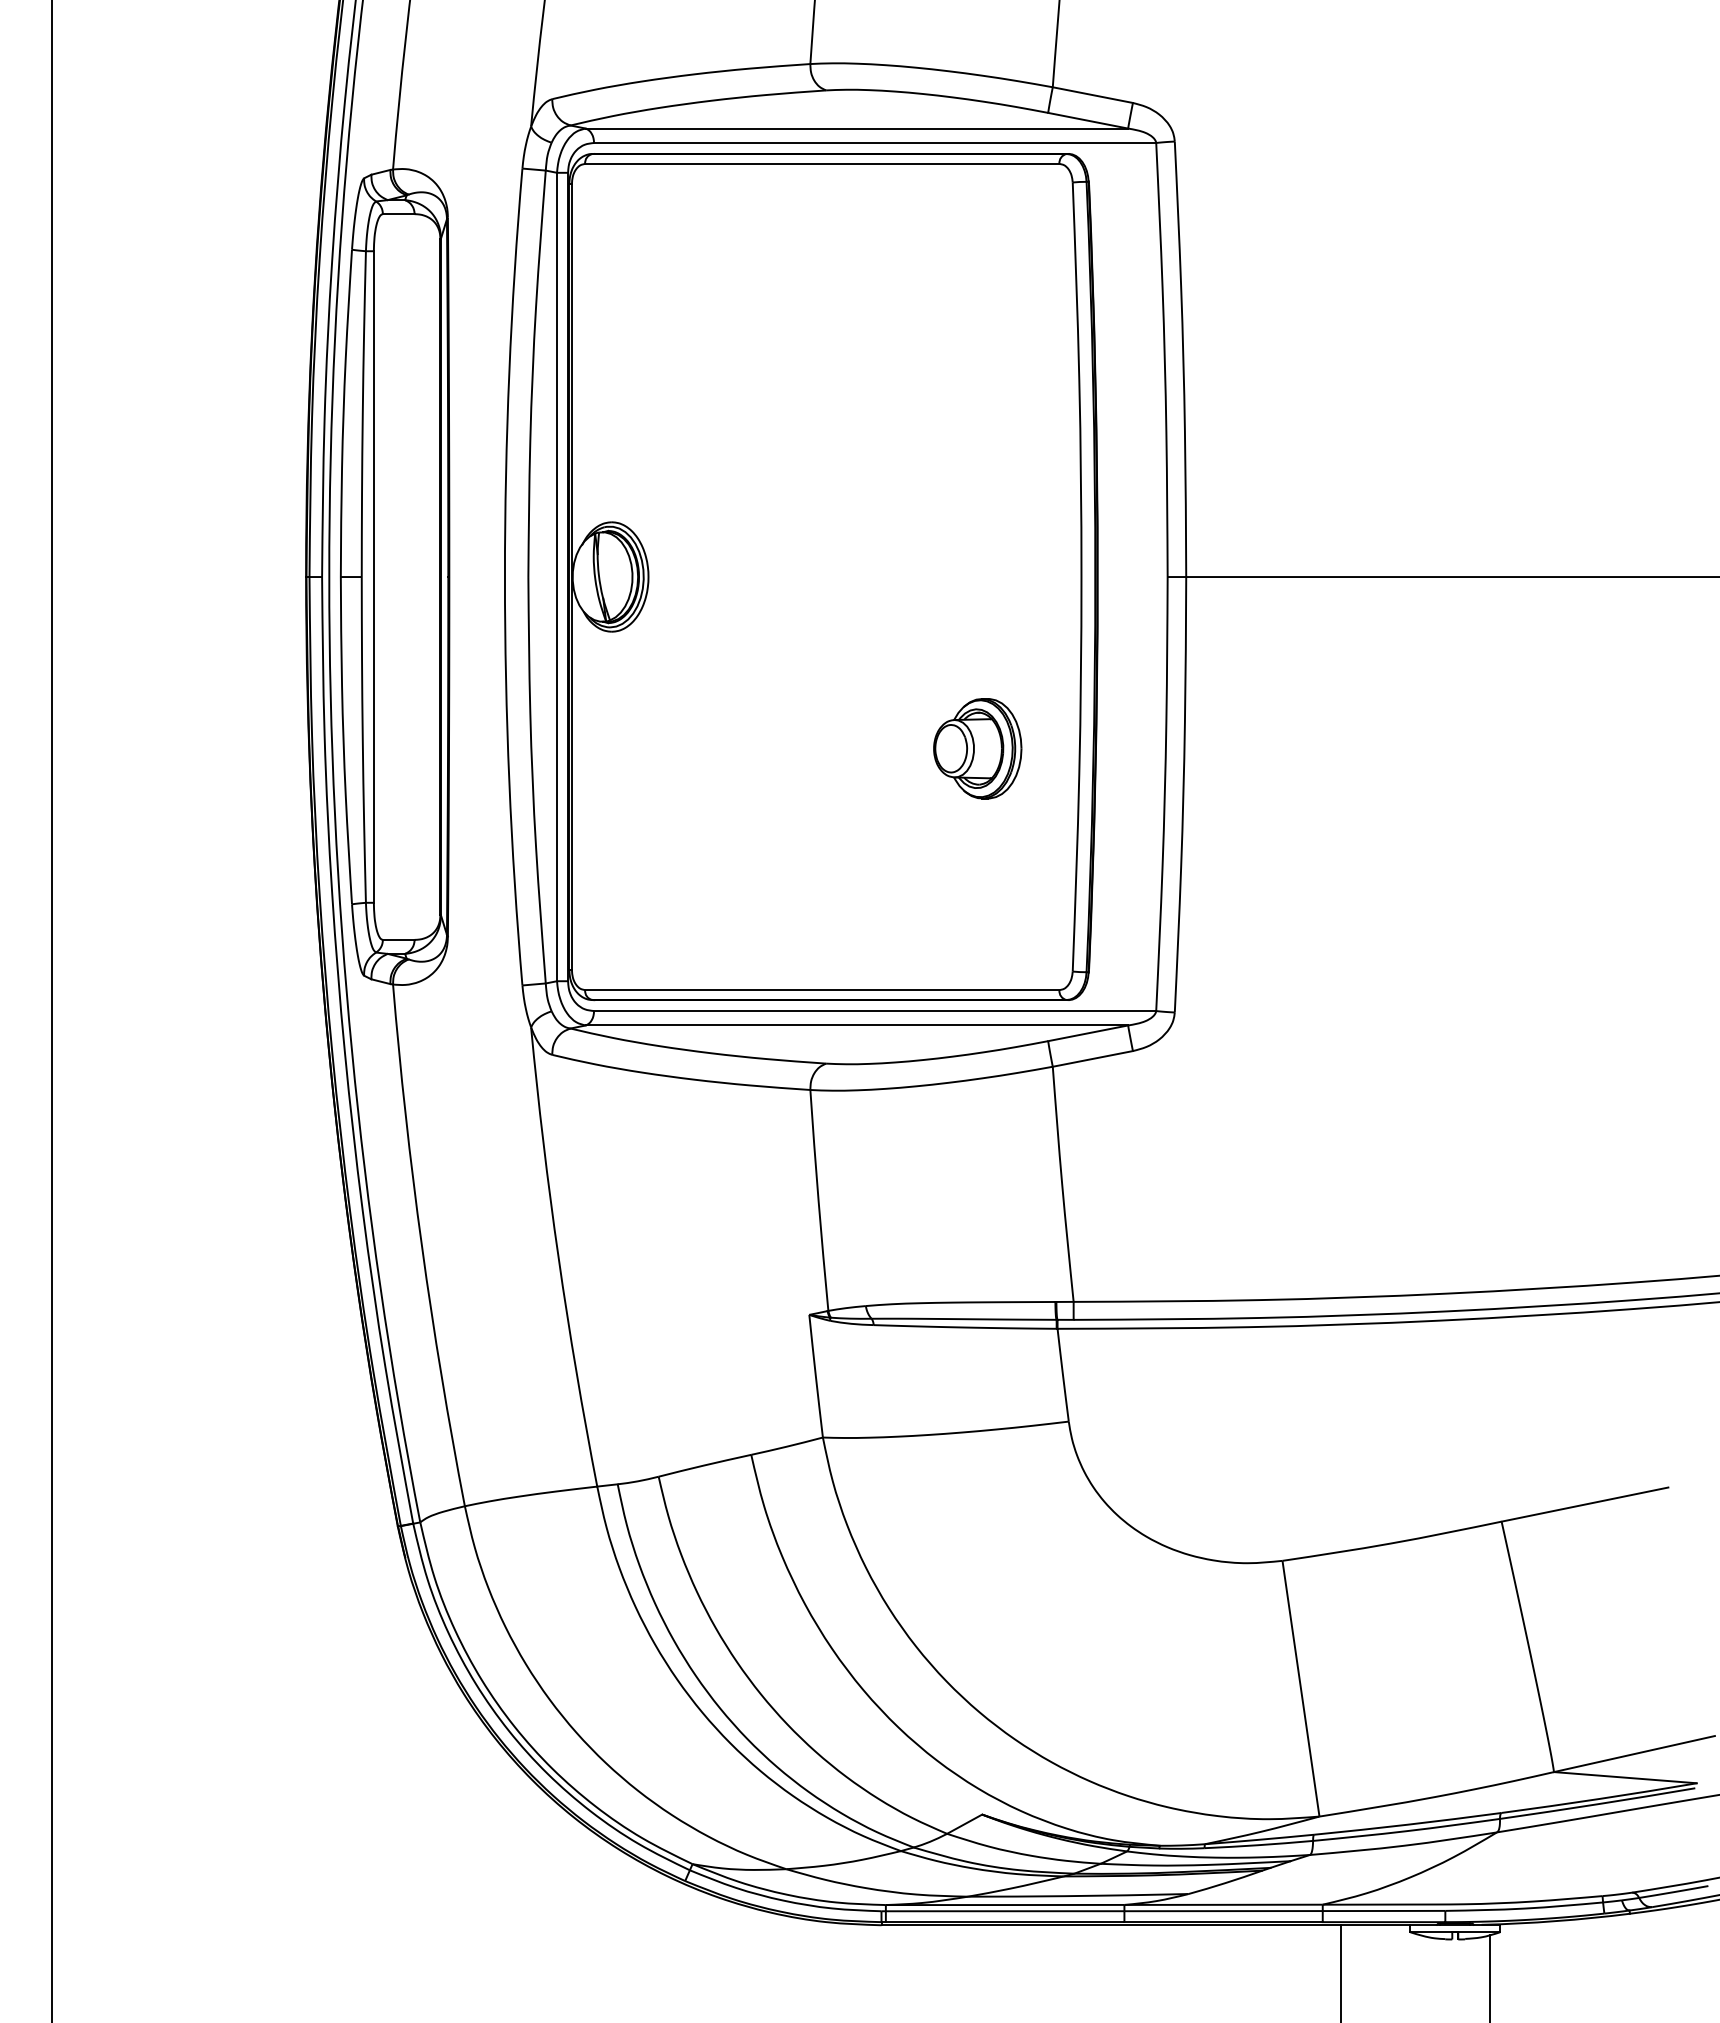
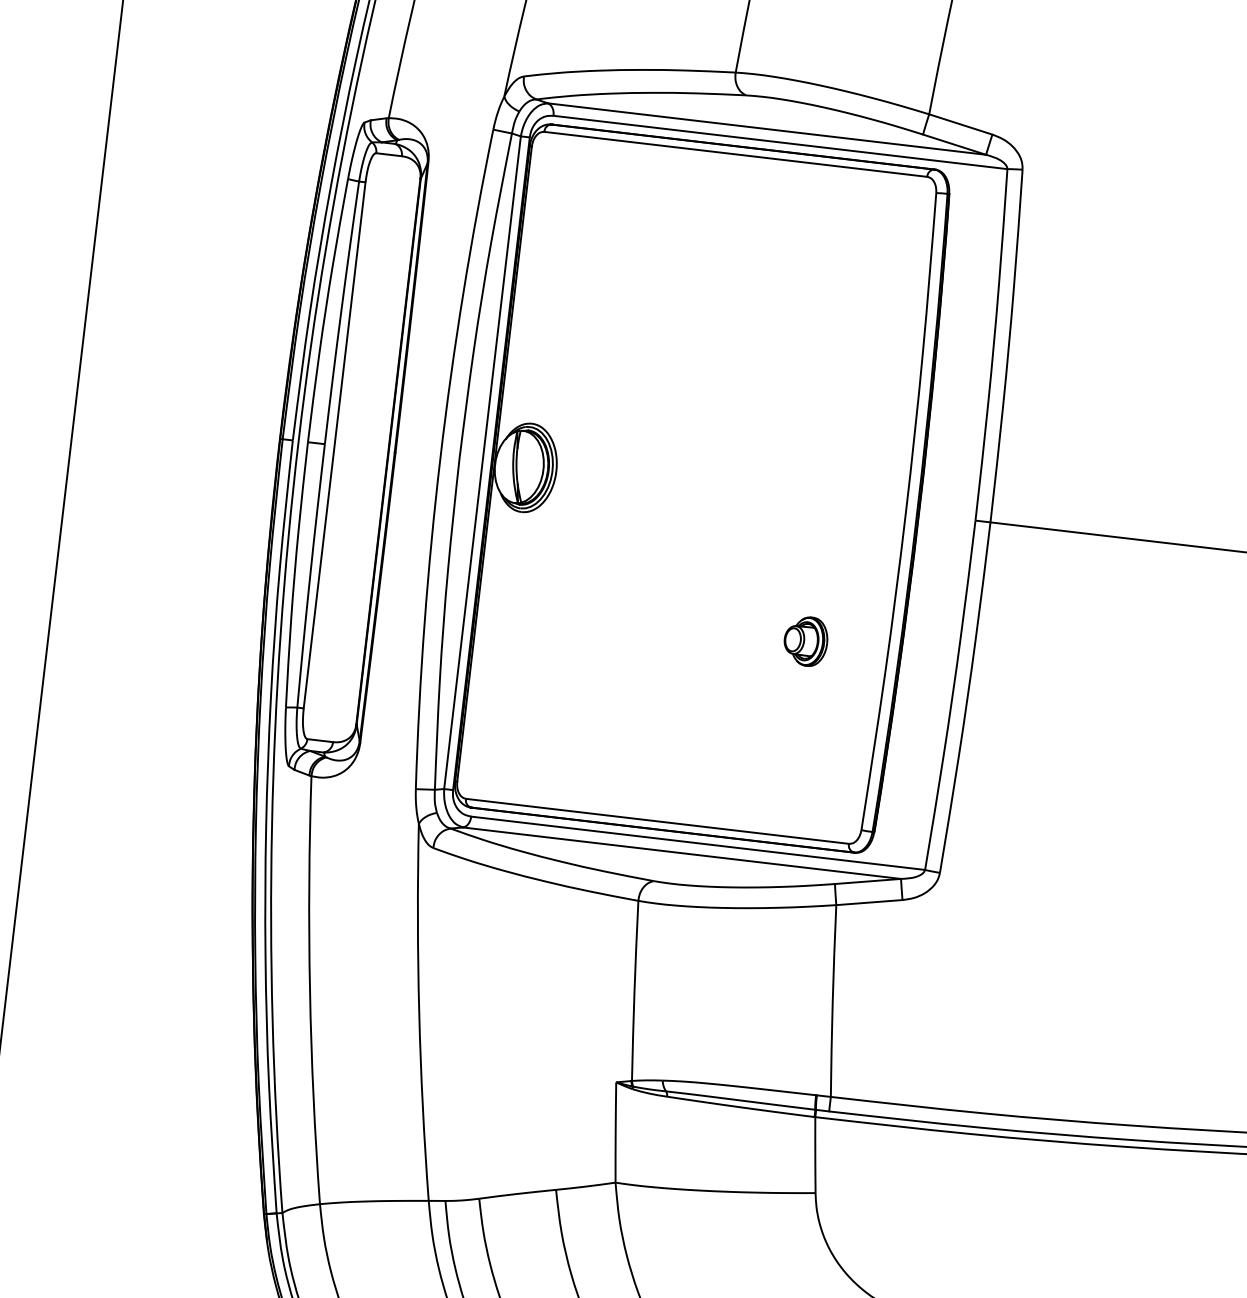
part: (977, 748) -> (805, 641), size x0.6

